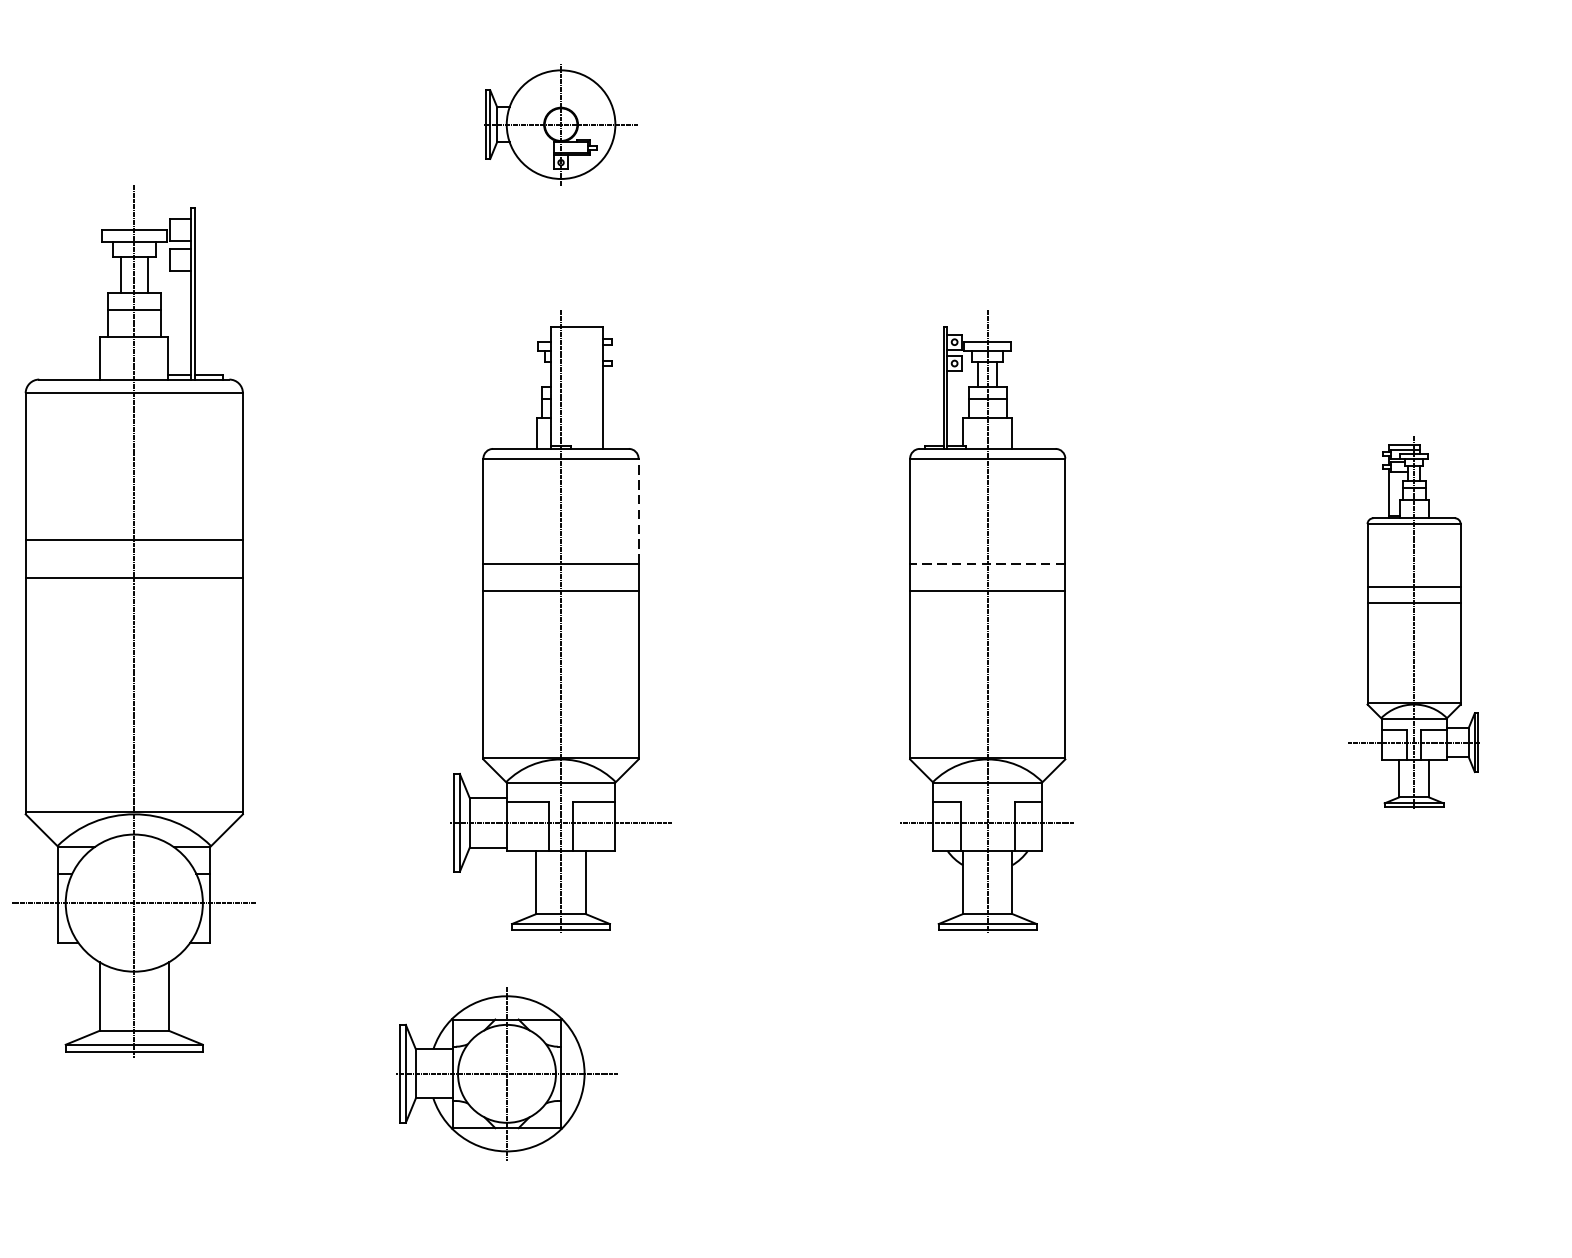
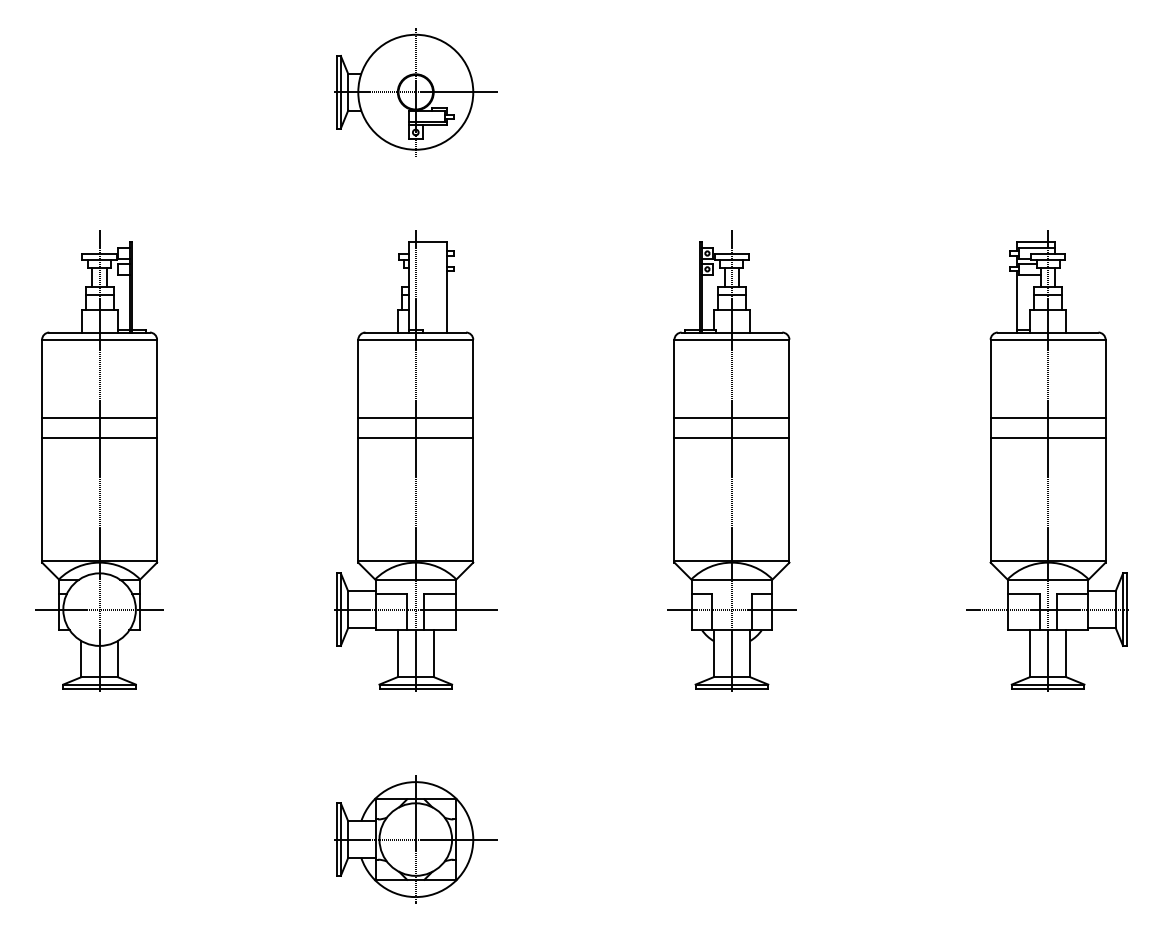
part: (560, 124) -> (415, 92), size x1.43
line: (638, 510) -> (473, 378), dashed -> solid
line: (987, 563) -> (731, 417), dashed -> solid
part: (134, 621) -> (99, 460), size x0.71
part: (1413, 621) -> (1047, 460), size x1.67
part: (506, 1073) -> (415, 839), moved

